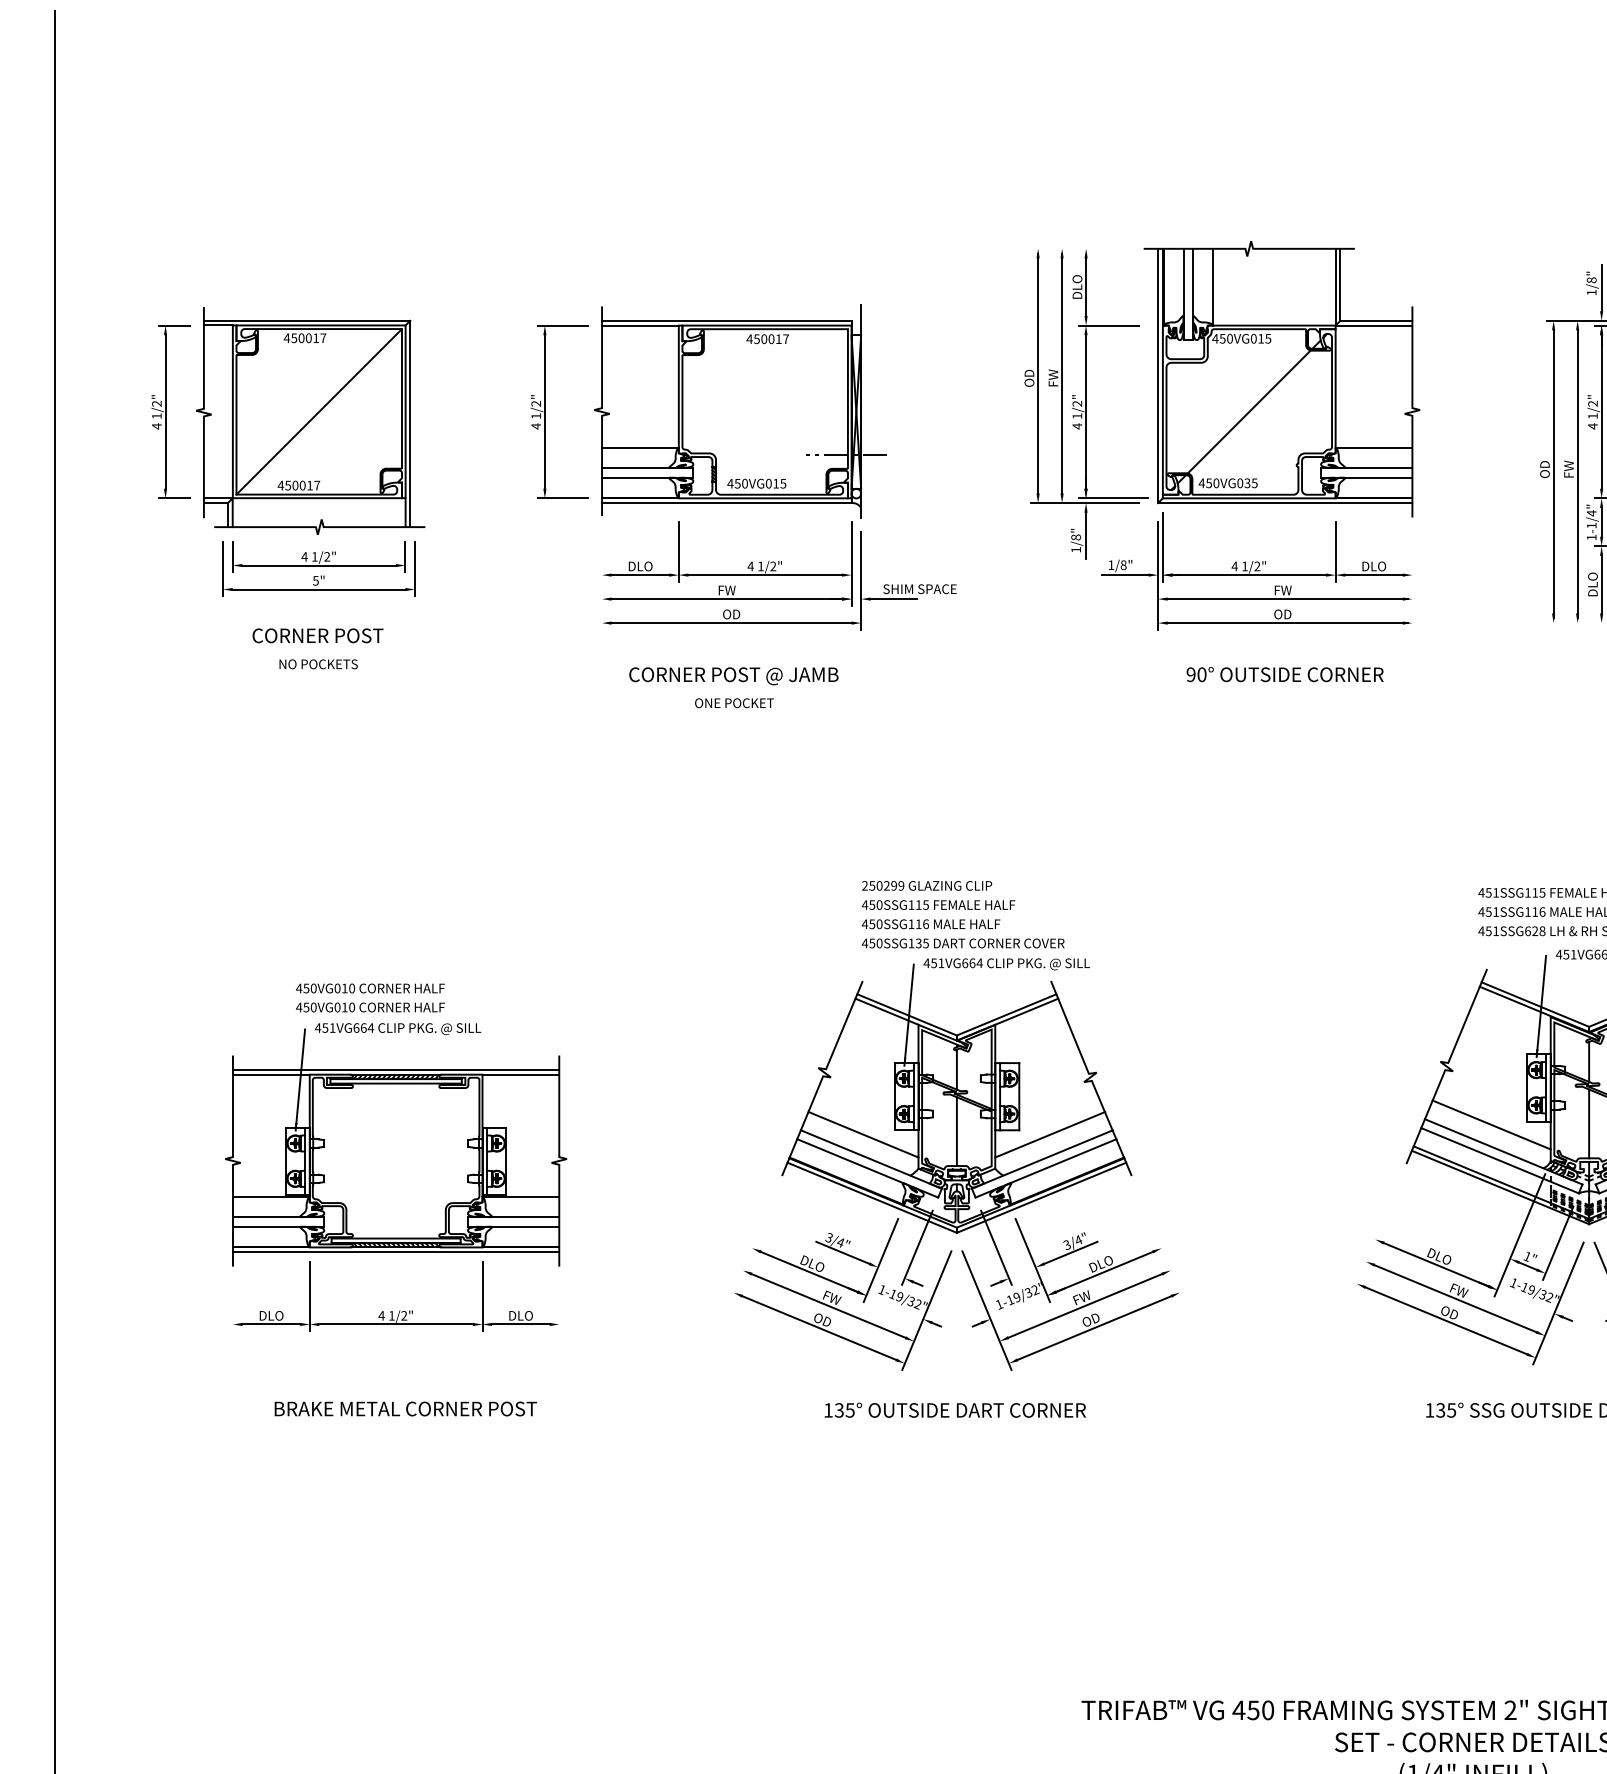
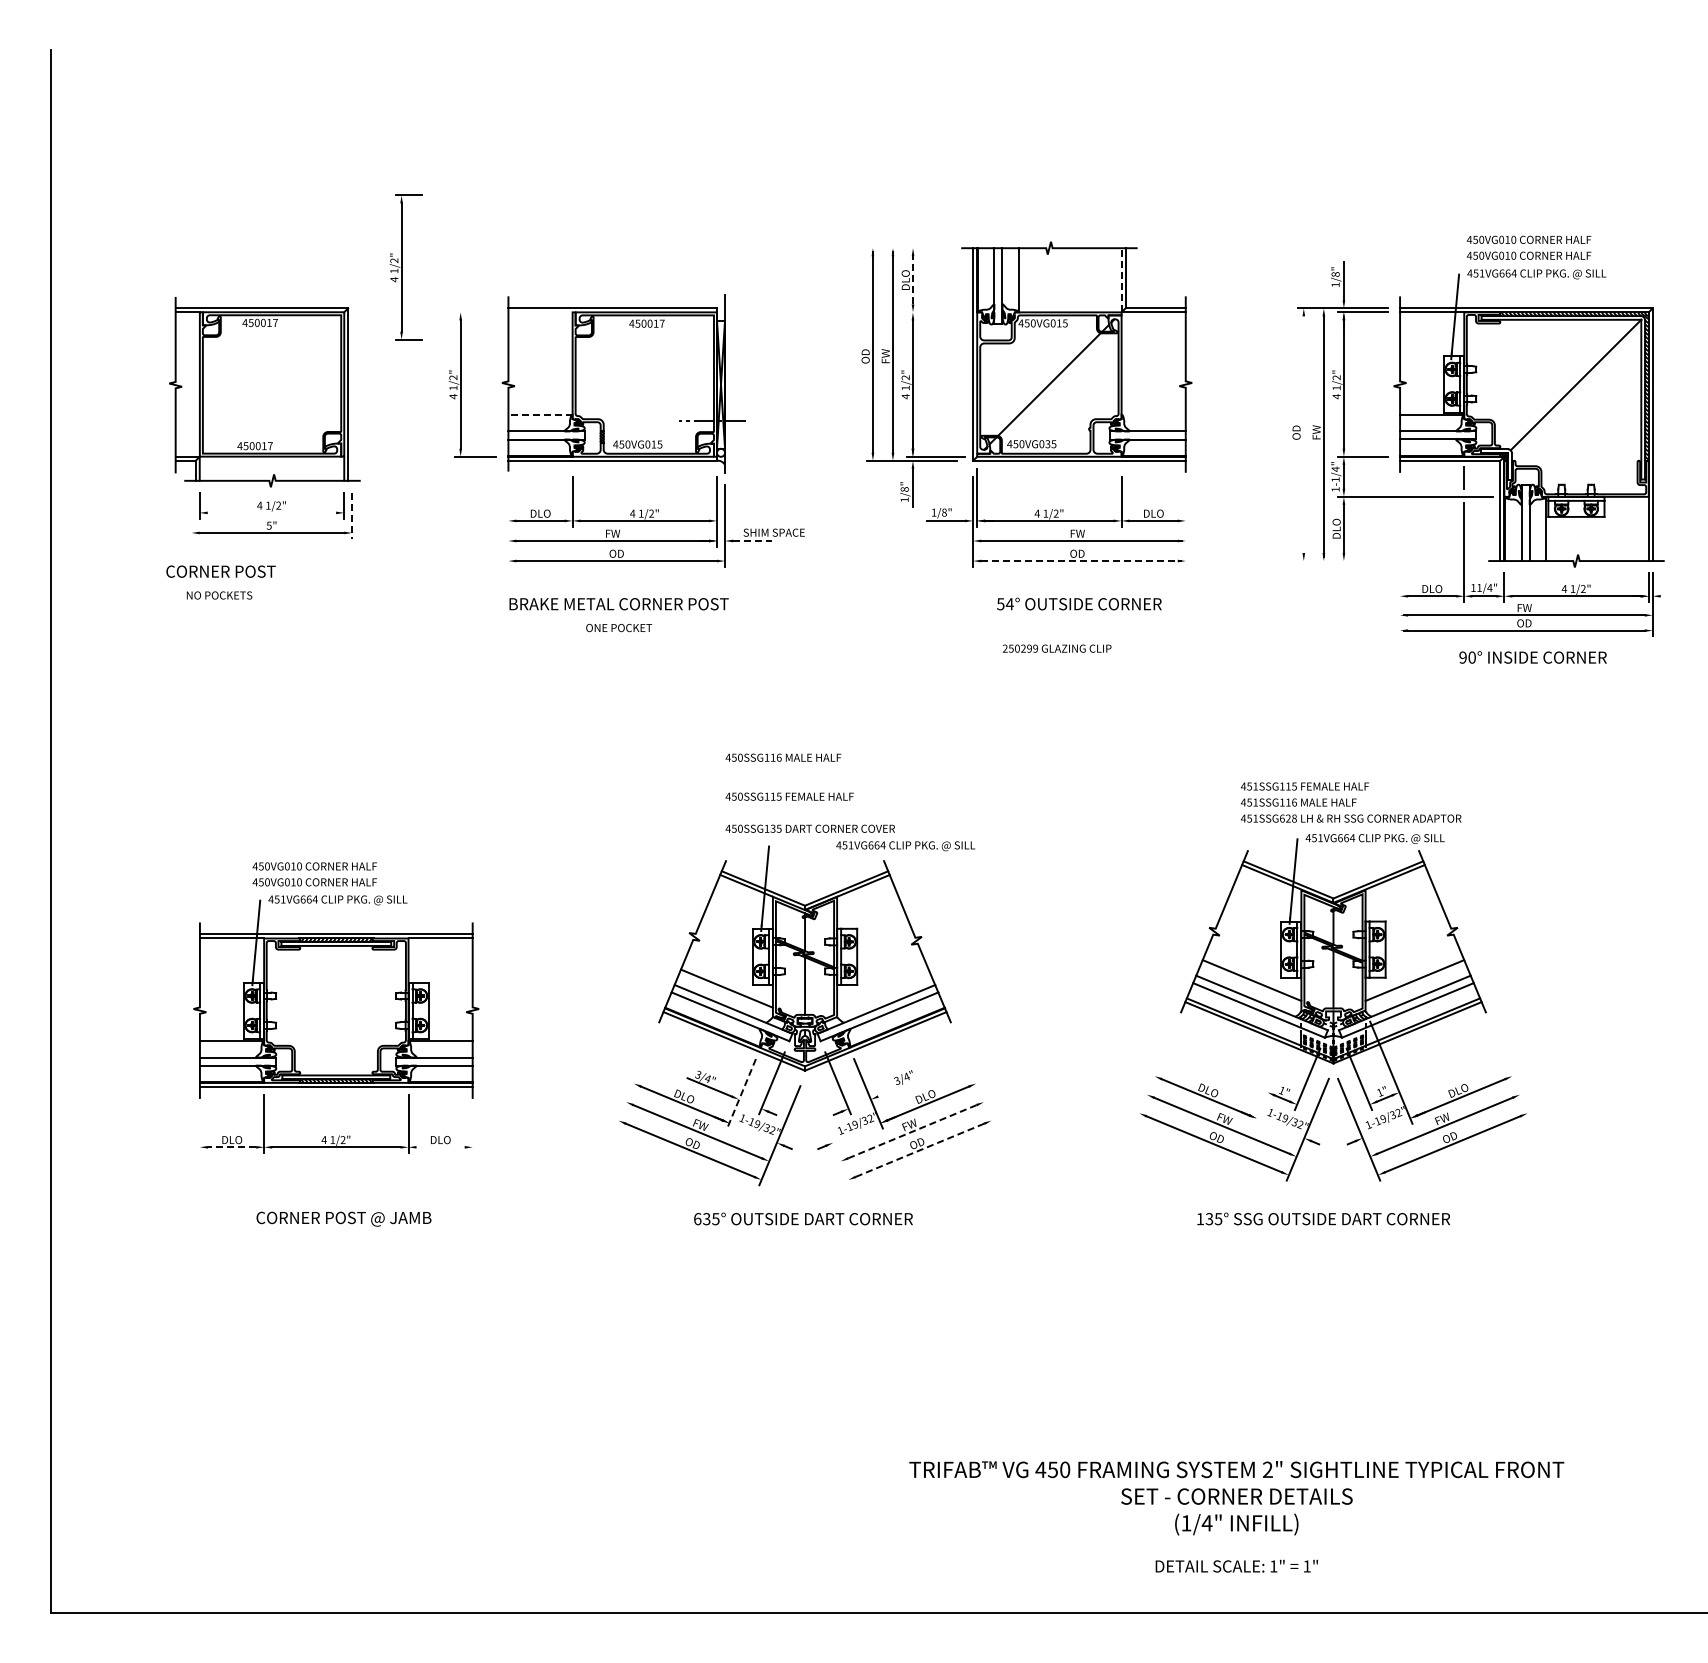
line: (1086, 286) -> (913, 279), solid -> dashed
line: (1335, 286) -> (1121, 279), solid -> dashed
line: (562, 325) -> (475, 312), removed
line: (640, 325) -> (540, 312), removed
line: (1109, 325) -> (932, 312), removed
part: (170, 411) -> (405, 267), moved
line: (318, 411) -> (271, 384), removed
line: (640, 447) -> (540, 414), solid -> dashed
line: (1373, 447) -> (1153, 414), removed
line: (1553, 474) -> (1303, 436), removed
line: (318, 565) -> (271, 512), removed
line: (222, 568) -> (191, 515), removed
line: (415, 568) -> (352, 515), solid -> dashed
line: (894, 598) -> (752, 540), solid -> dashed
line: (1287, 623) -> (1081, 561), solid -> dashed
text: (317, 635) -> (220, 571), moved
text: (318, 664) -> (219, 595), moved
text: (1196, 675) -> (1005, 604), 90° -> 54°
text: (733, 676) -> (618, 605), CORNER POST @ JAMB -> BRAKE METAL CORNER POST
text: (926, 885) -> (1056, 648), moved
text: (931, 923) -> (783, 757), moved
text: (1006, 964) -> (905, 846), moved
line: (1050, 1134) -> (883, 988), removed
line: (1519, 1235) -> (1275, 1072), removed
line: (1071, 1252) -> (900, 1087), removed
line: (880, 1260) -> (741, 1093), solid -> dashed
line: (1085, 1305) -> (912, 1131), solid -> dashed
line: (986, 1310) -> (829, 1135), removed
line: (270, 1324) -> (231, 1147), solid -> dashed
line: (520, 1324) -> (440, 1147), removed
line: (1095, 1328) -> (920, 1150), solid -> dashed
text: (405, 1409) -> (344, 1218), BRAKE METAL CORNER POST -> CORNER POST @ JAMB
text: (828, 1410) -> (697, 1219), 135° -> 635°

